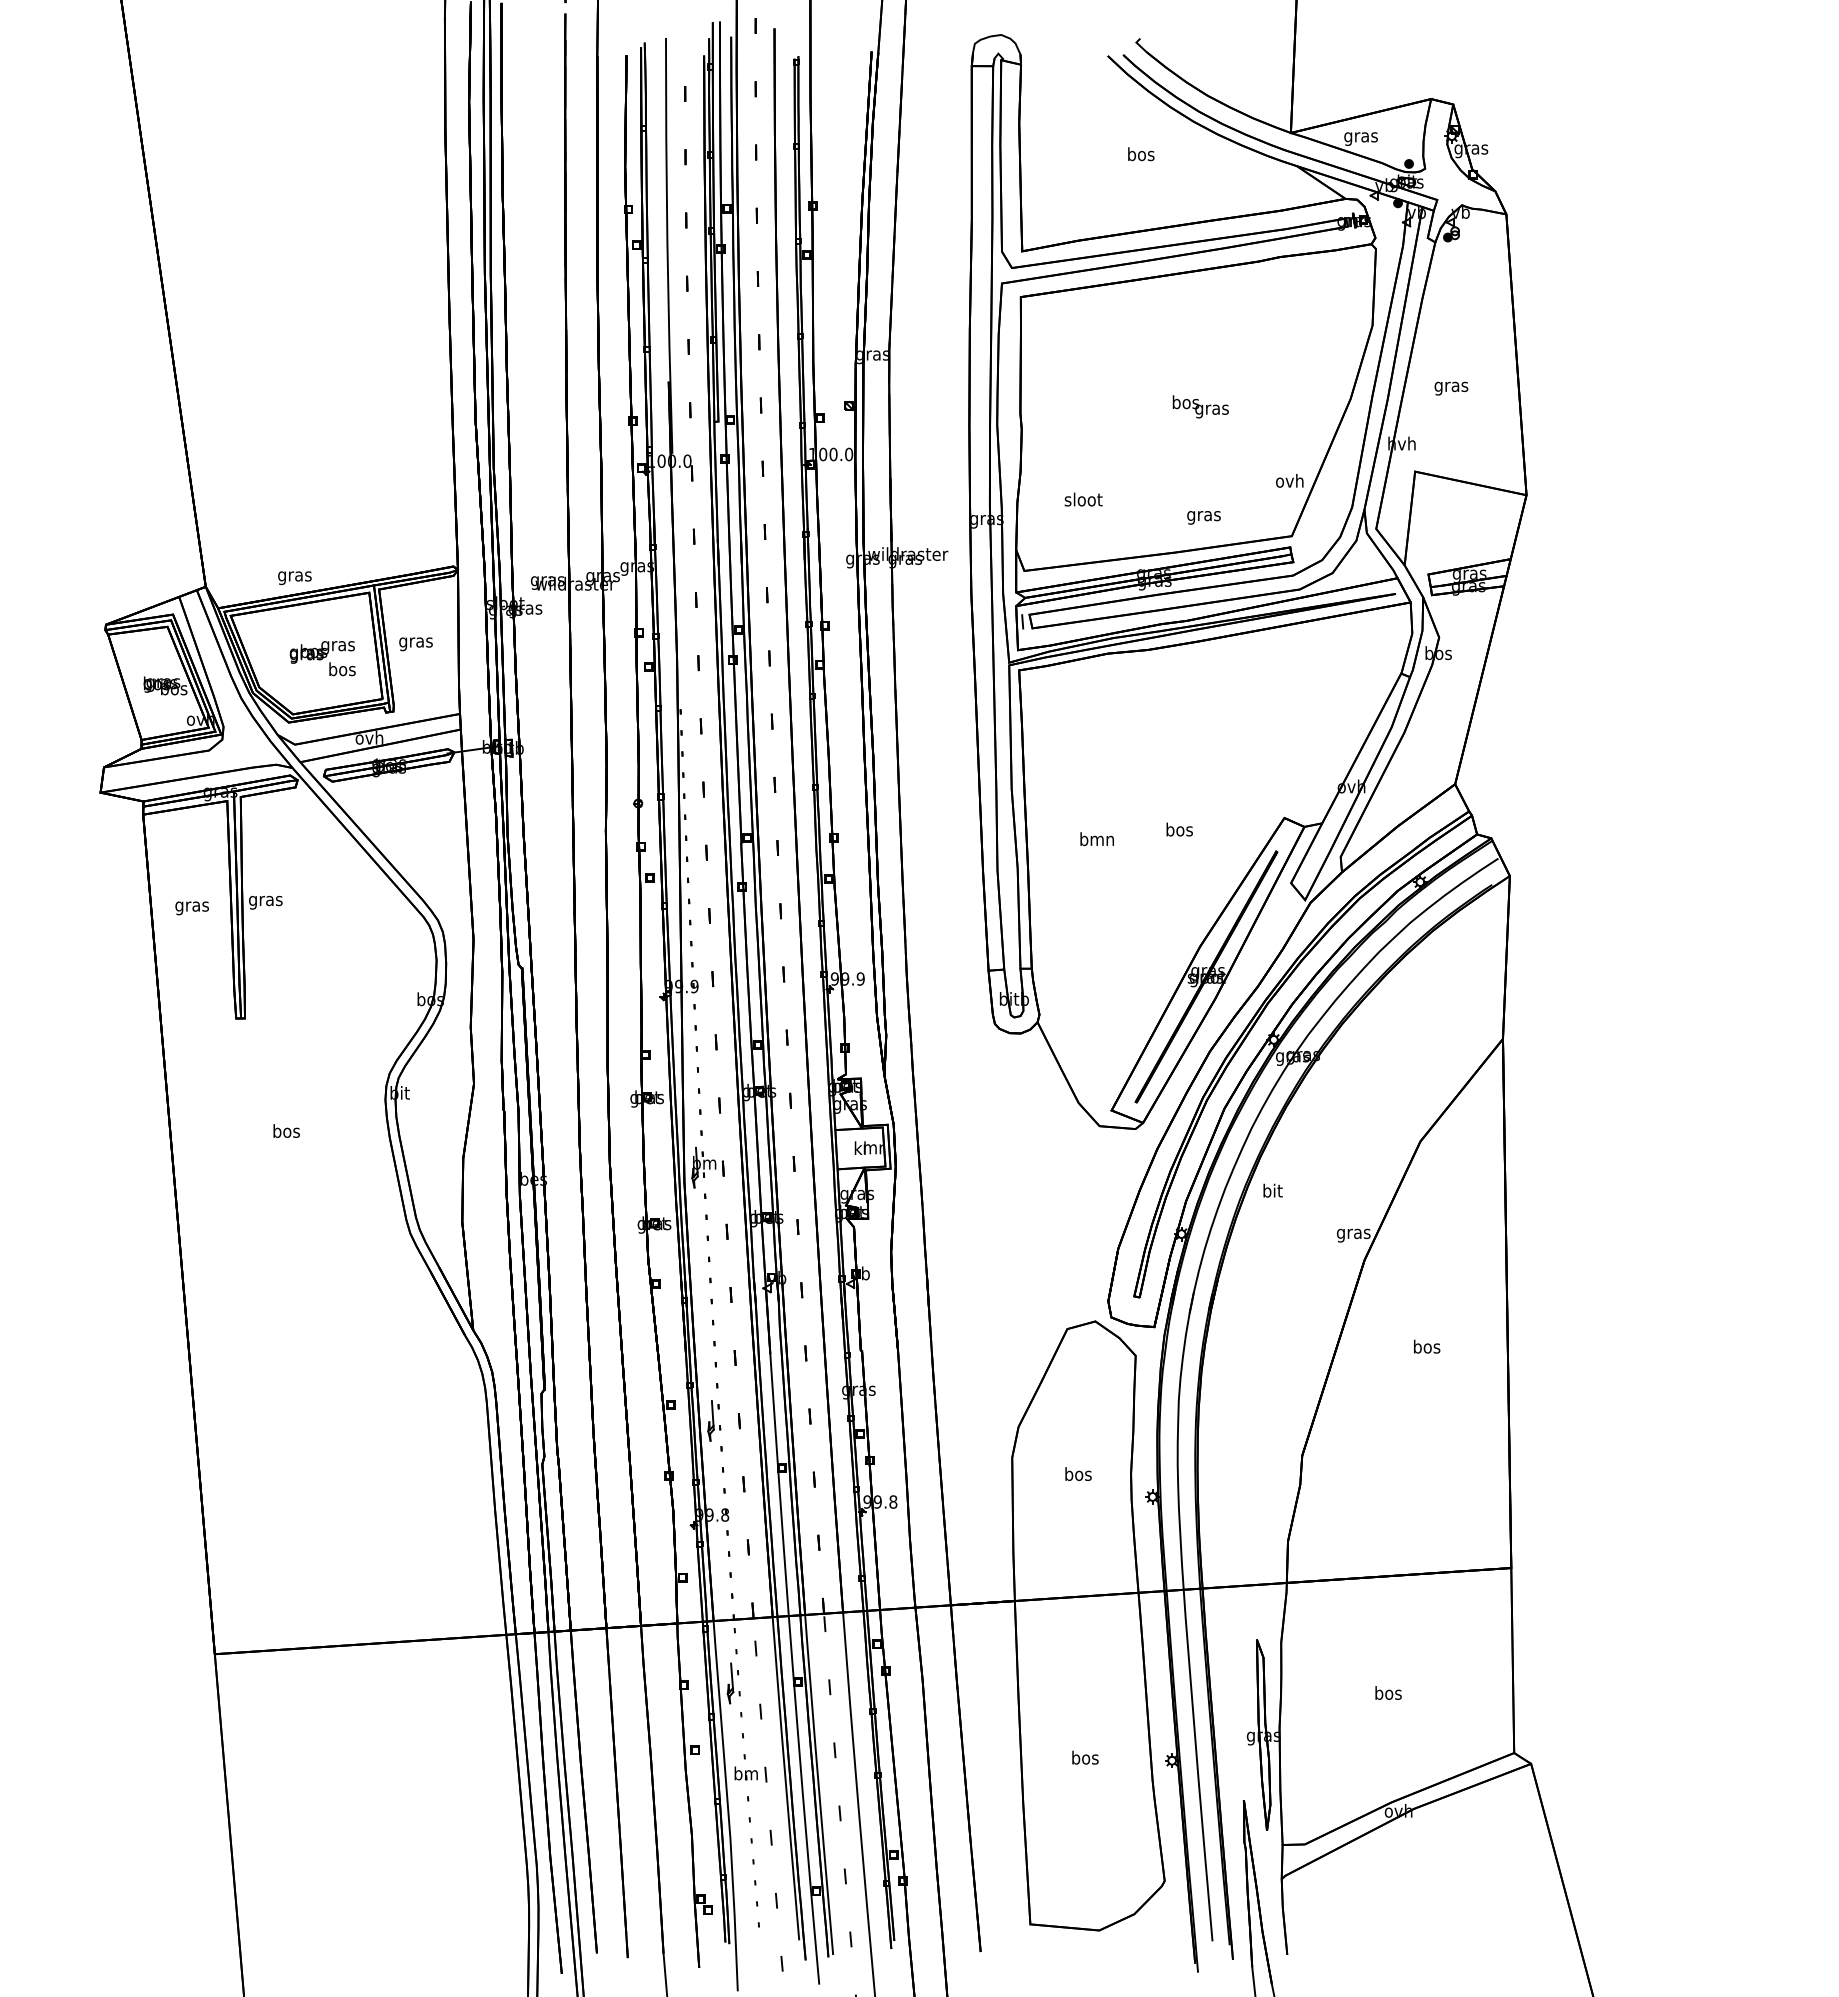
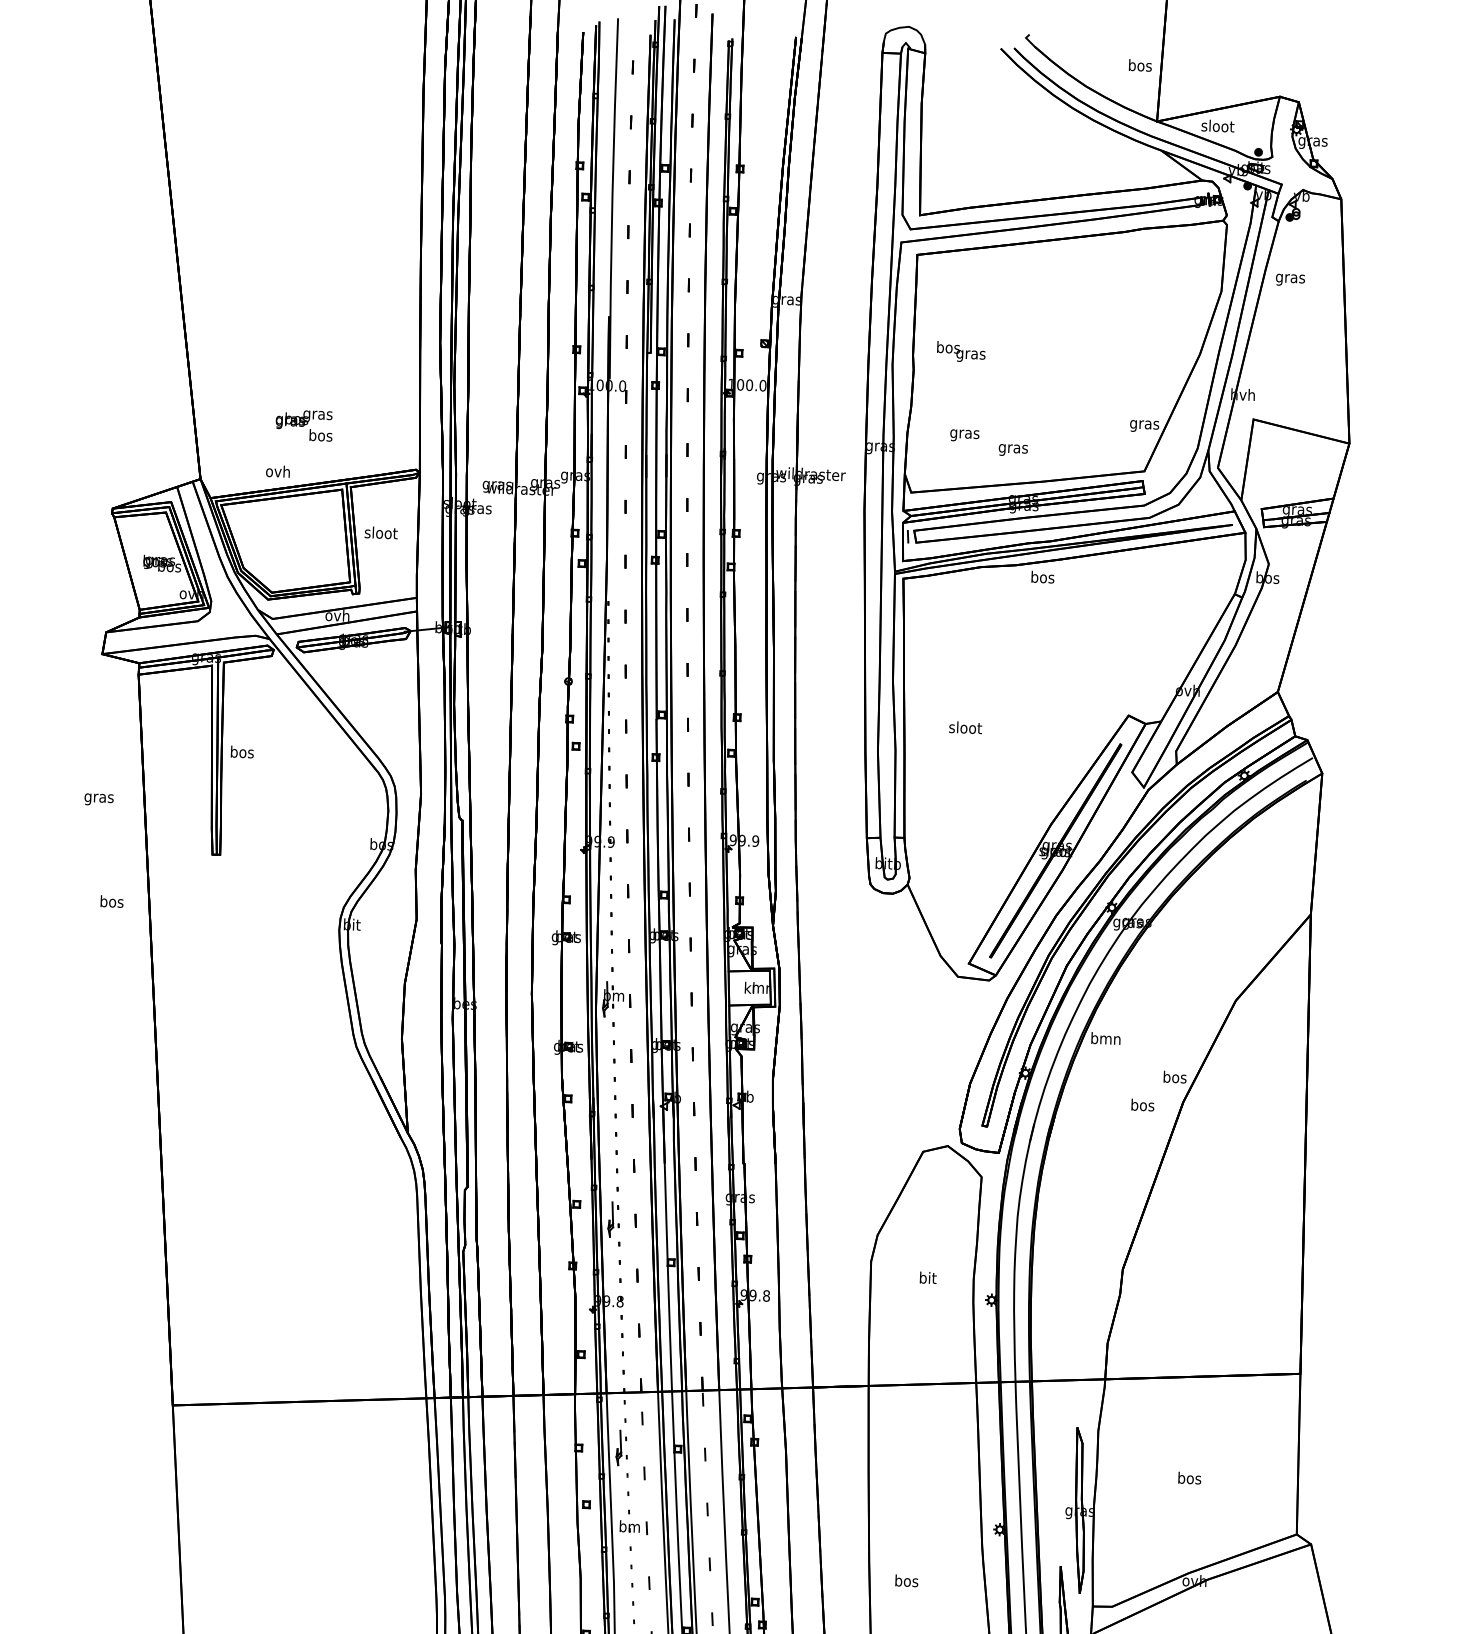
text: (1361, 136) -> (1218, 126), gras -> sloot
text: (1141, 154) -> (1140, 65), moved
text: (1451, 388) -> (1290, 280), moved
text: (1200, 406) -> (961, 351), moved
text: (1289, 482) -> (1144, 424), ovh -> gras
text: (1083, 500) -> (964, 433), sloot -> gras
text: (1203, 517) -> (1012, 450), moved
text: (294, 576) -> (277, 473), gras -> ovh
text: (416, 642) -> (381, 534), gras -> sloot
text: (322, 658) -> (304, 425), moved
text: (1179, 829) -> (1042, 577), moved
text: (1097, 839) -> (965, 728), bmn -> sloot
text: (265, 900) -> (241, 753), gras -> bos
text: (191, 908) -> (98, 799), moved
text: (286, 1130) -> (111, 901), moved
text: (1272, 1190) -> (1105, 1038), bit -> bmn
text: (1353, 1233) -> (1174, 1078), gras -> bos
text: (1427, 1346) -> (1143, 1104), moved
text: (1078, 1473) -> (928, 1277), bos -> bit
text: (1085, 1757) -> (906, 1580), moved

